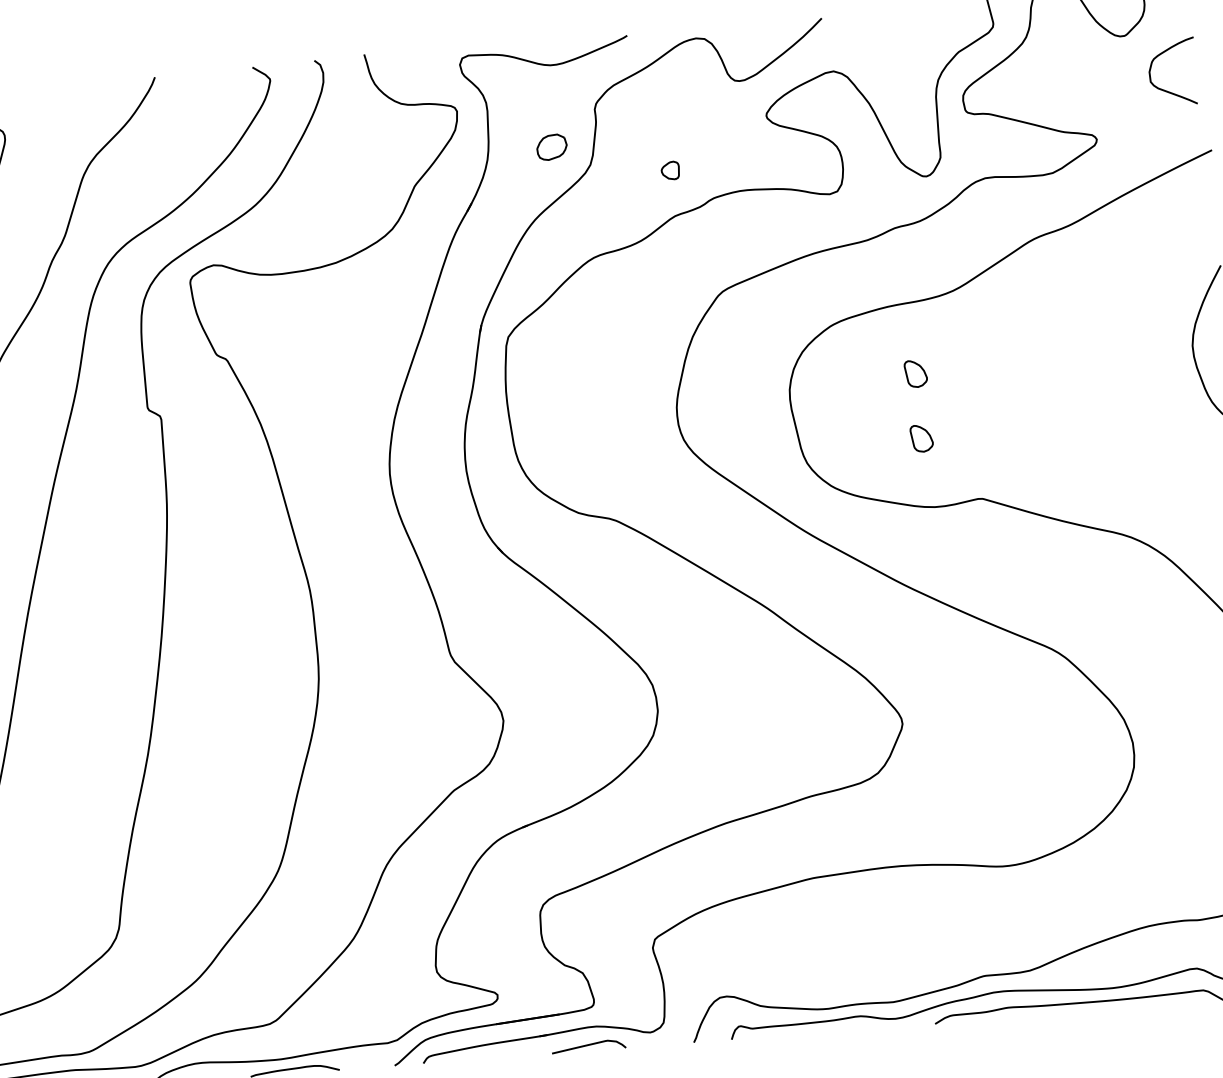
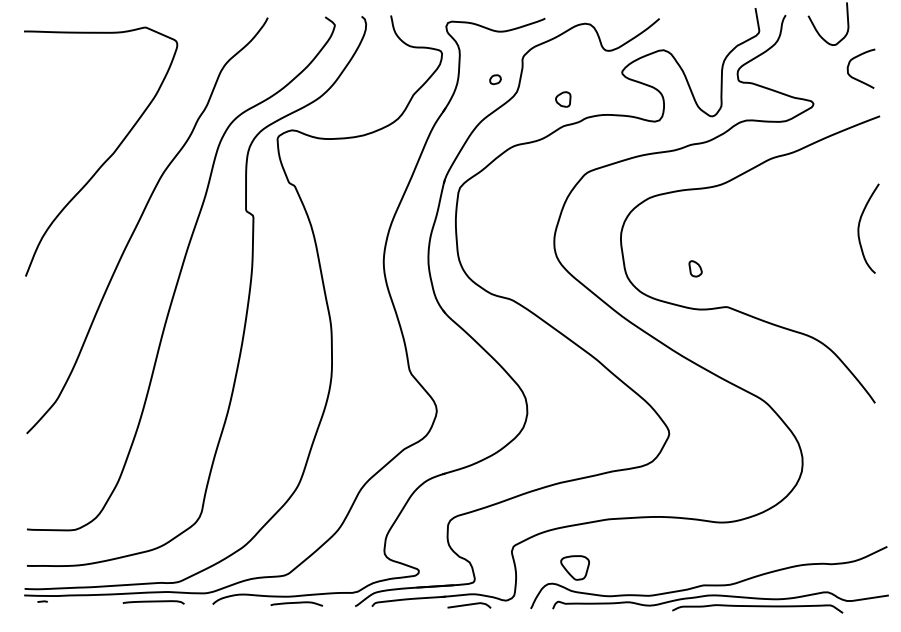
part: (551, 147) -> (495, 79), size x0.62
part: (670, 170) -> (563, 99), size x1.43
part: (915, 373) -> (695, 230), removed
part: (761, 965) -> (574, 567), added

